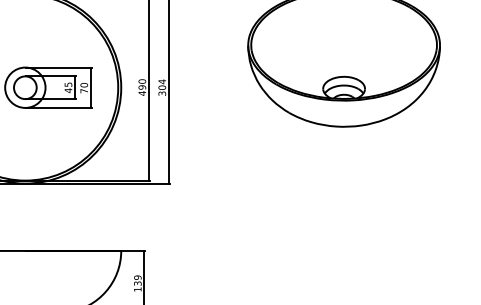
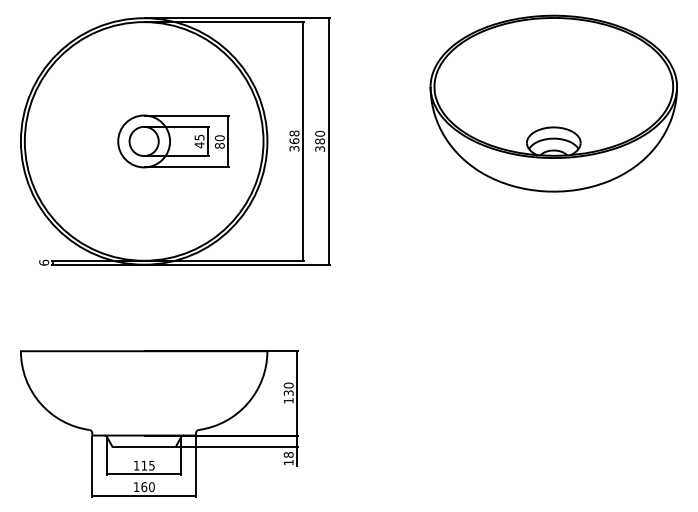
text: (162, 84) -> (320, 137), 304 -> 380
text: (142, 86) -> (294, 140), 490 -> 368
text: (83, 90) -> (219, 145), 70 -> 80
text: (137, 277) -> (288, 385), 139 -> 130

